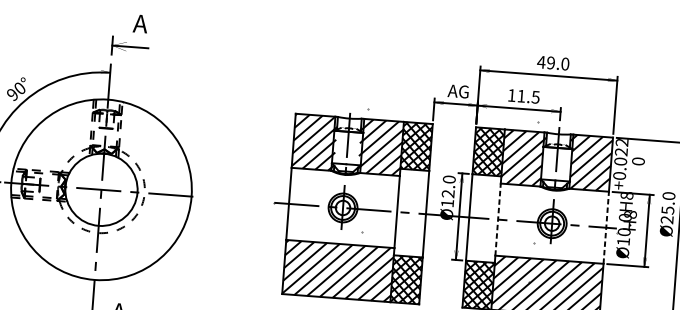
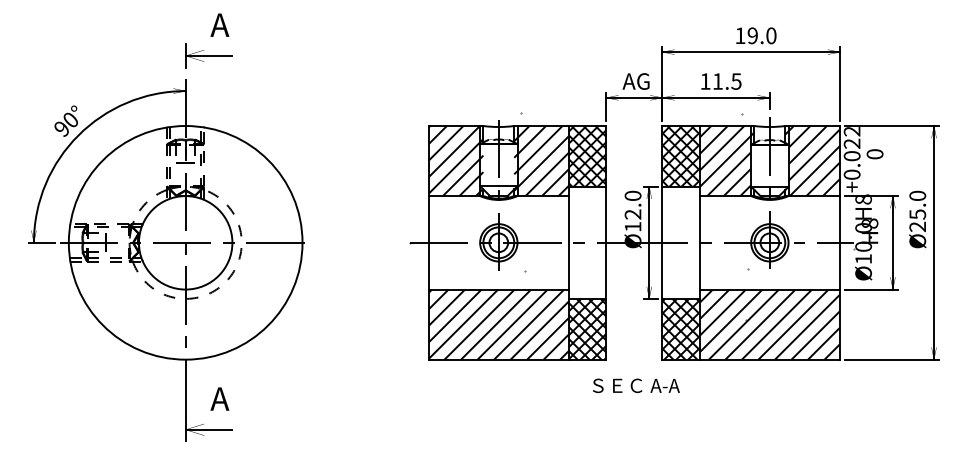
text: (540, 61) -> (739, 35), 49.0 -> 19.0
line: (497, 219) -> (699, 242), dashed -> solid
line: (605, 227) -> (839, 242), dashed -> solid

